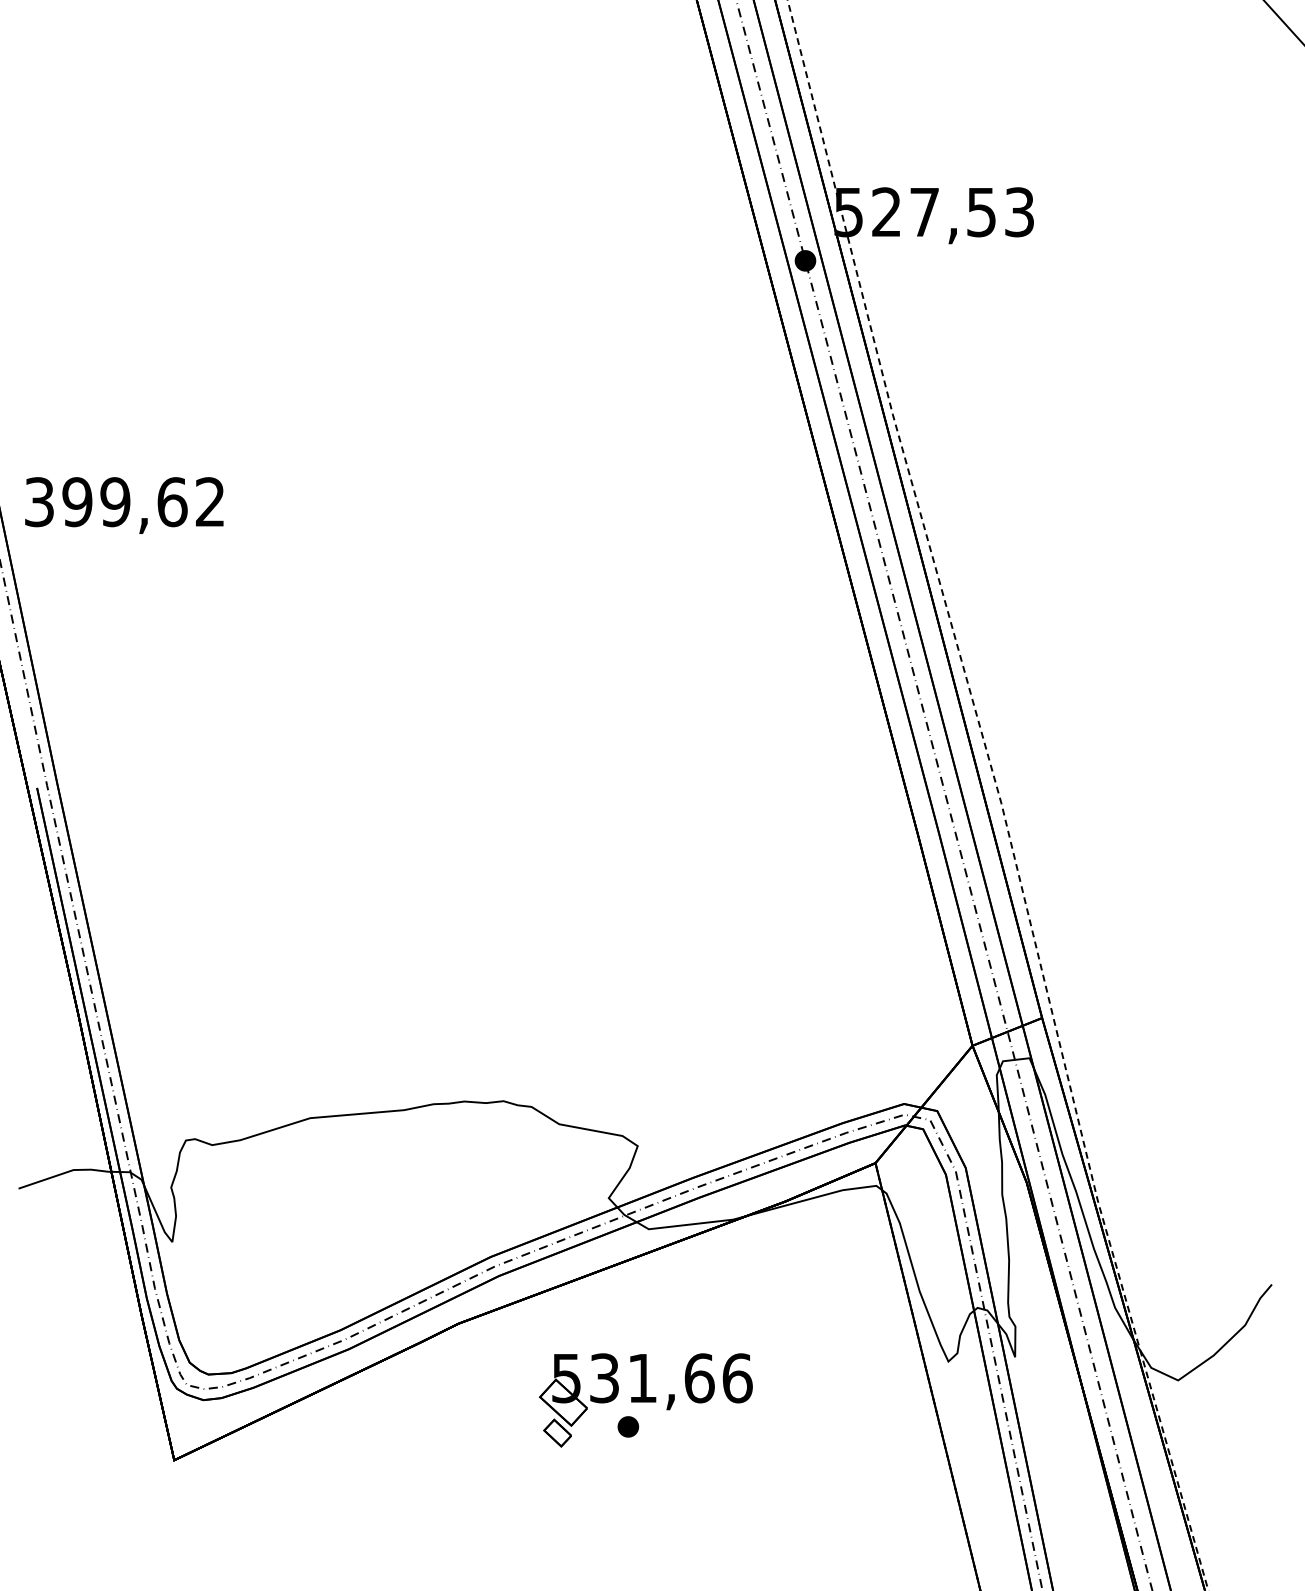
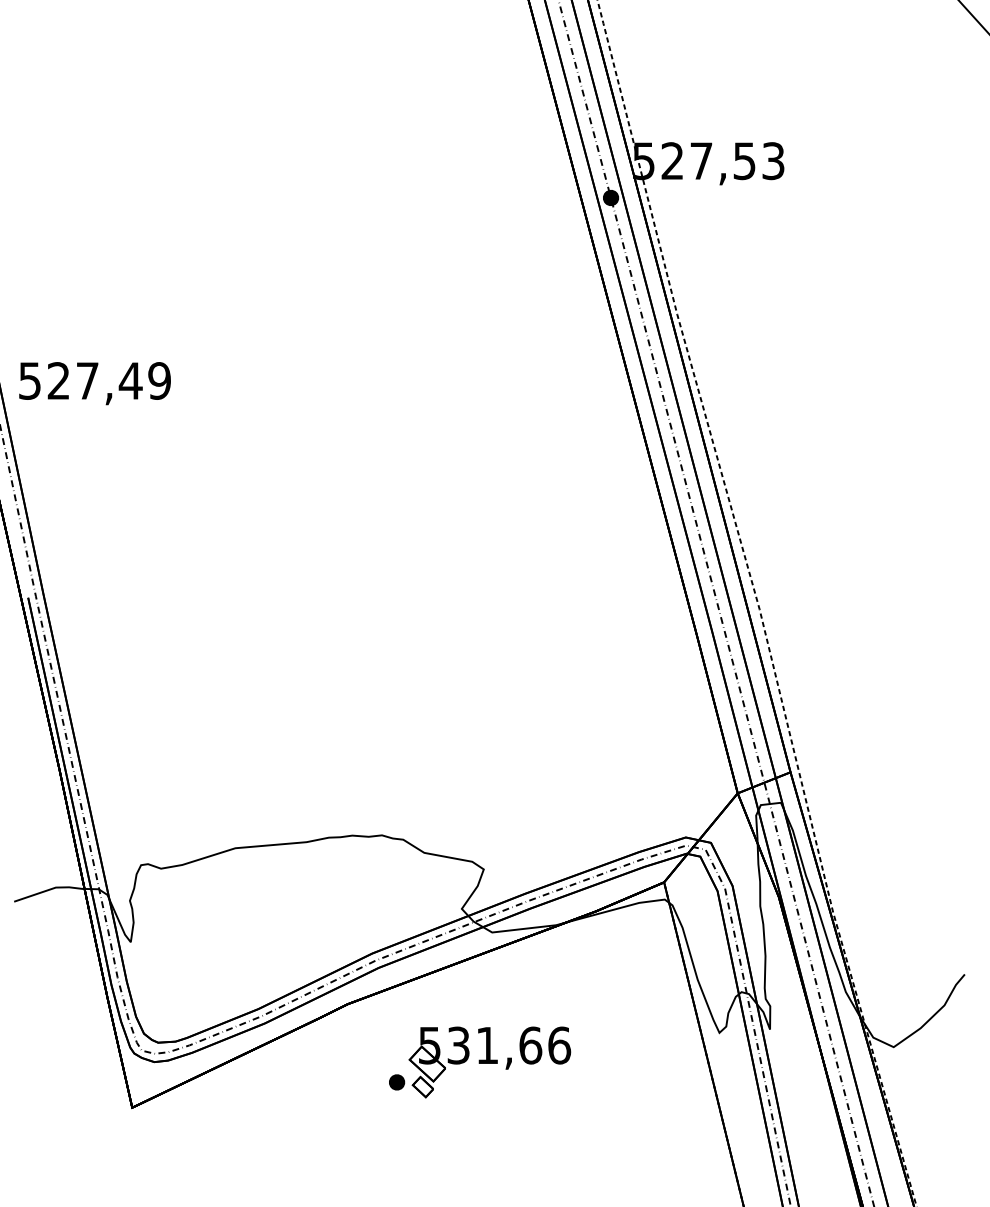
text: (125, 502) -> (95, 381), 399,62 -> 527,49
part: (628, 1426) -> (397, 1082), moved

